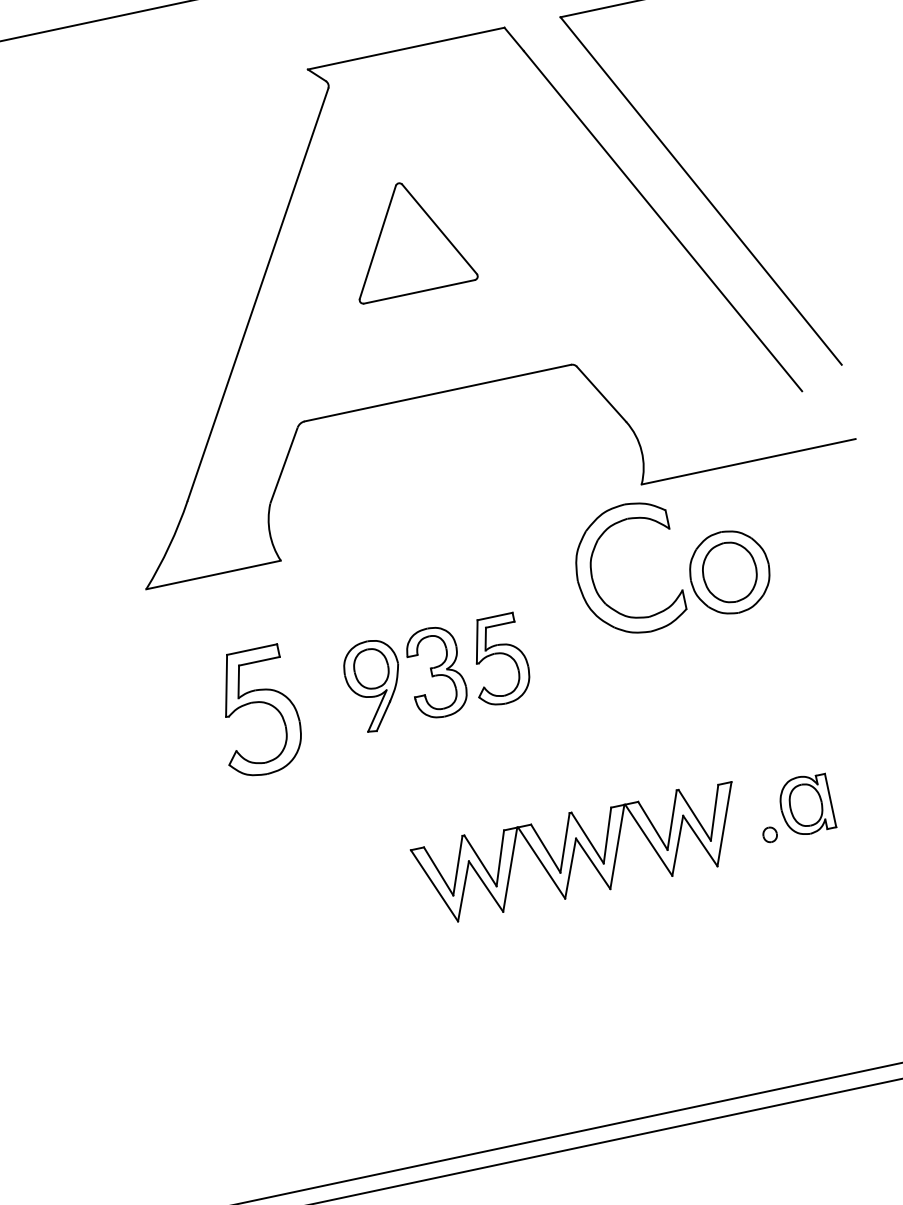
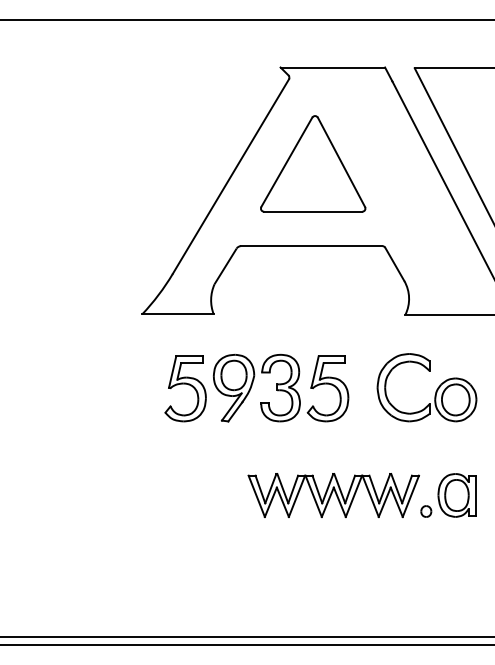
part: (408, 236) -> (313, 163), size x1.67
part: (688, 564) -> (435, 391), moved
part: (435, 671) -> (280, 387), size x1.43
part: (794, 807) -> (448, 495), size x1.43

